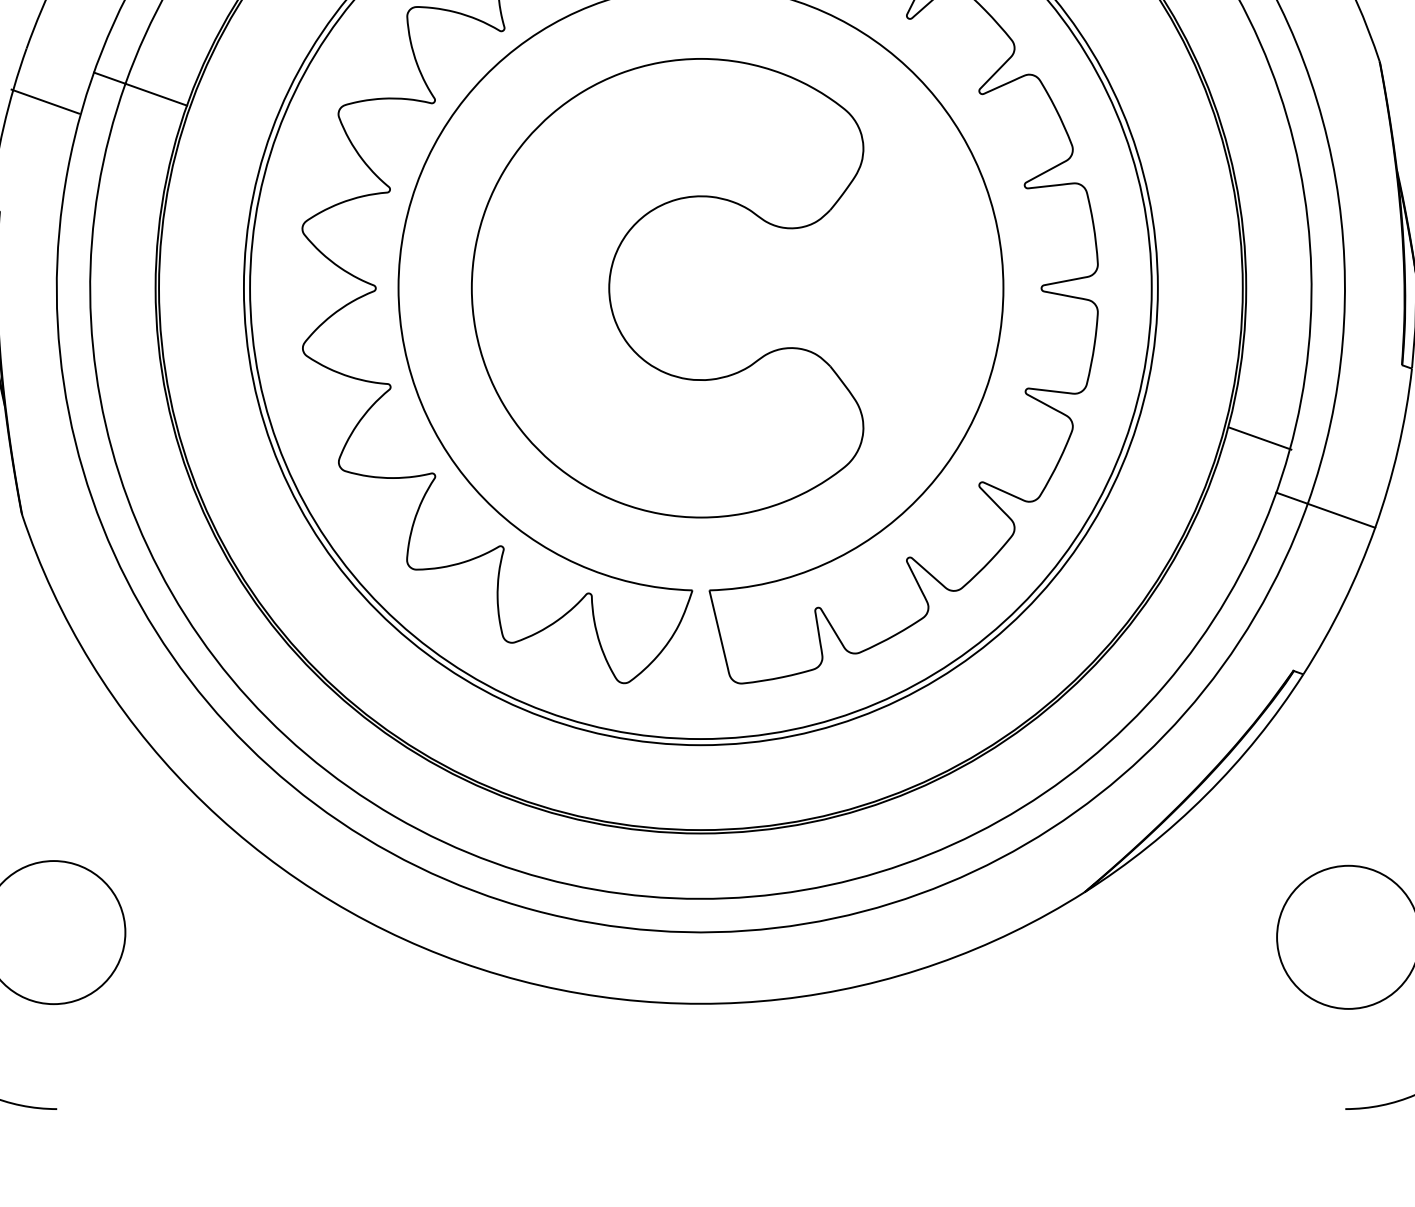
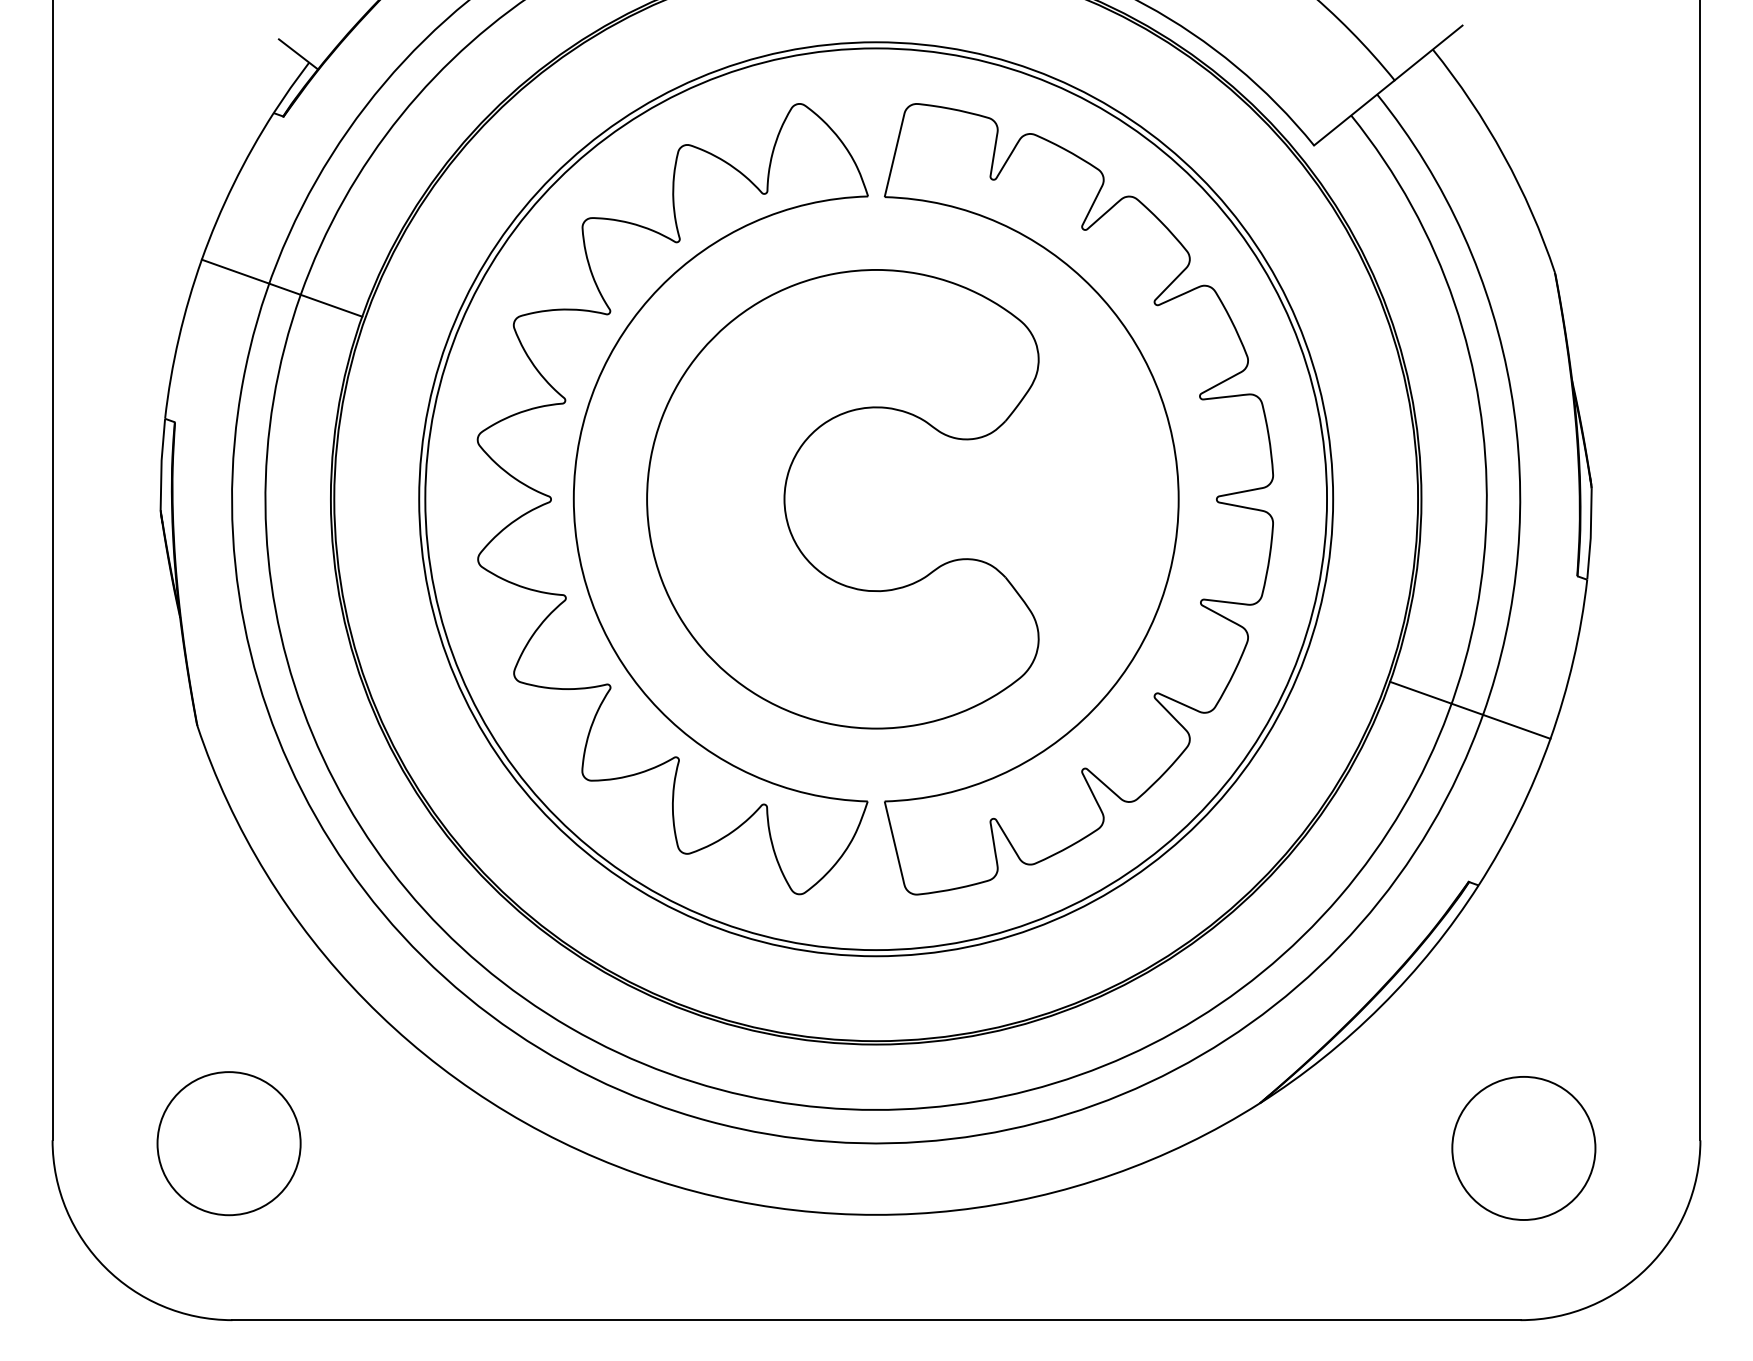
line: (45, 101) -> (235, 271), moved
line: (1260, 438) -> (1420, 692), moved
line: (701, 1109) -> (876, 1320), added

